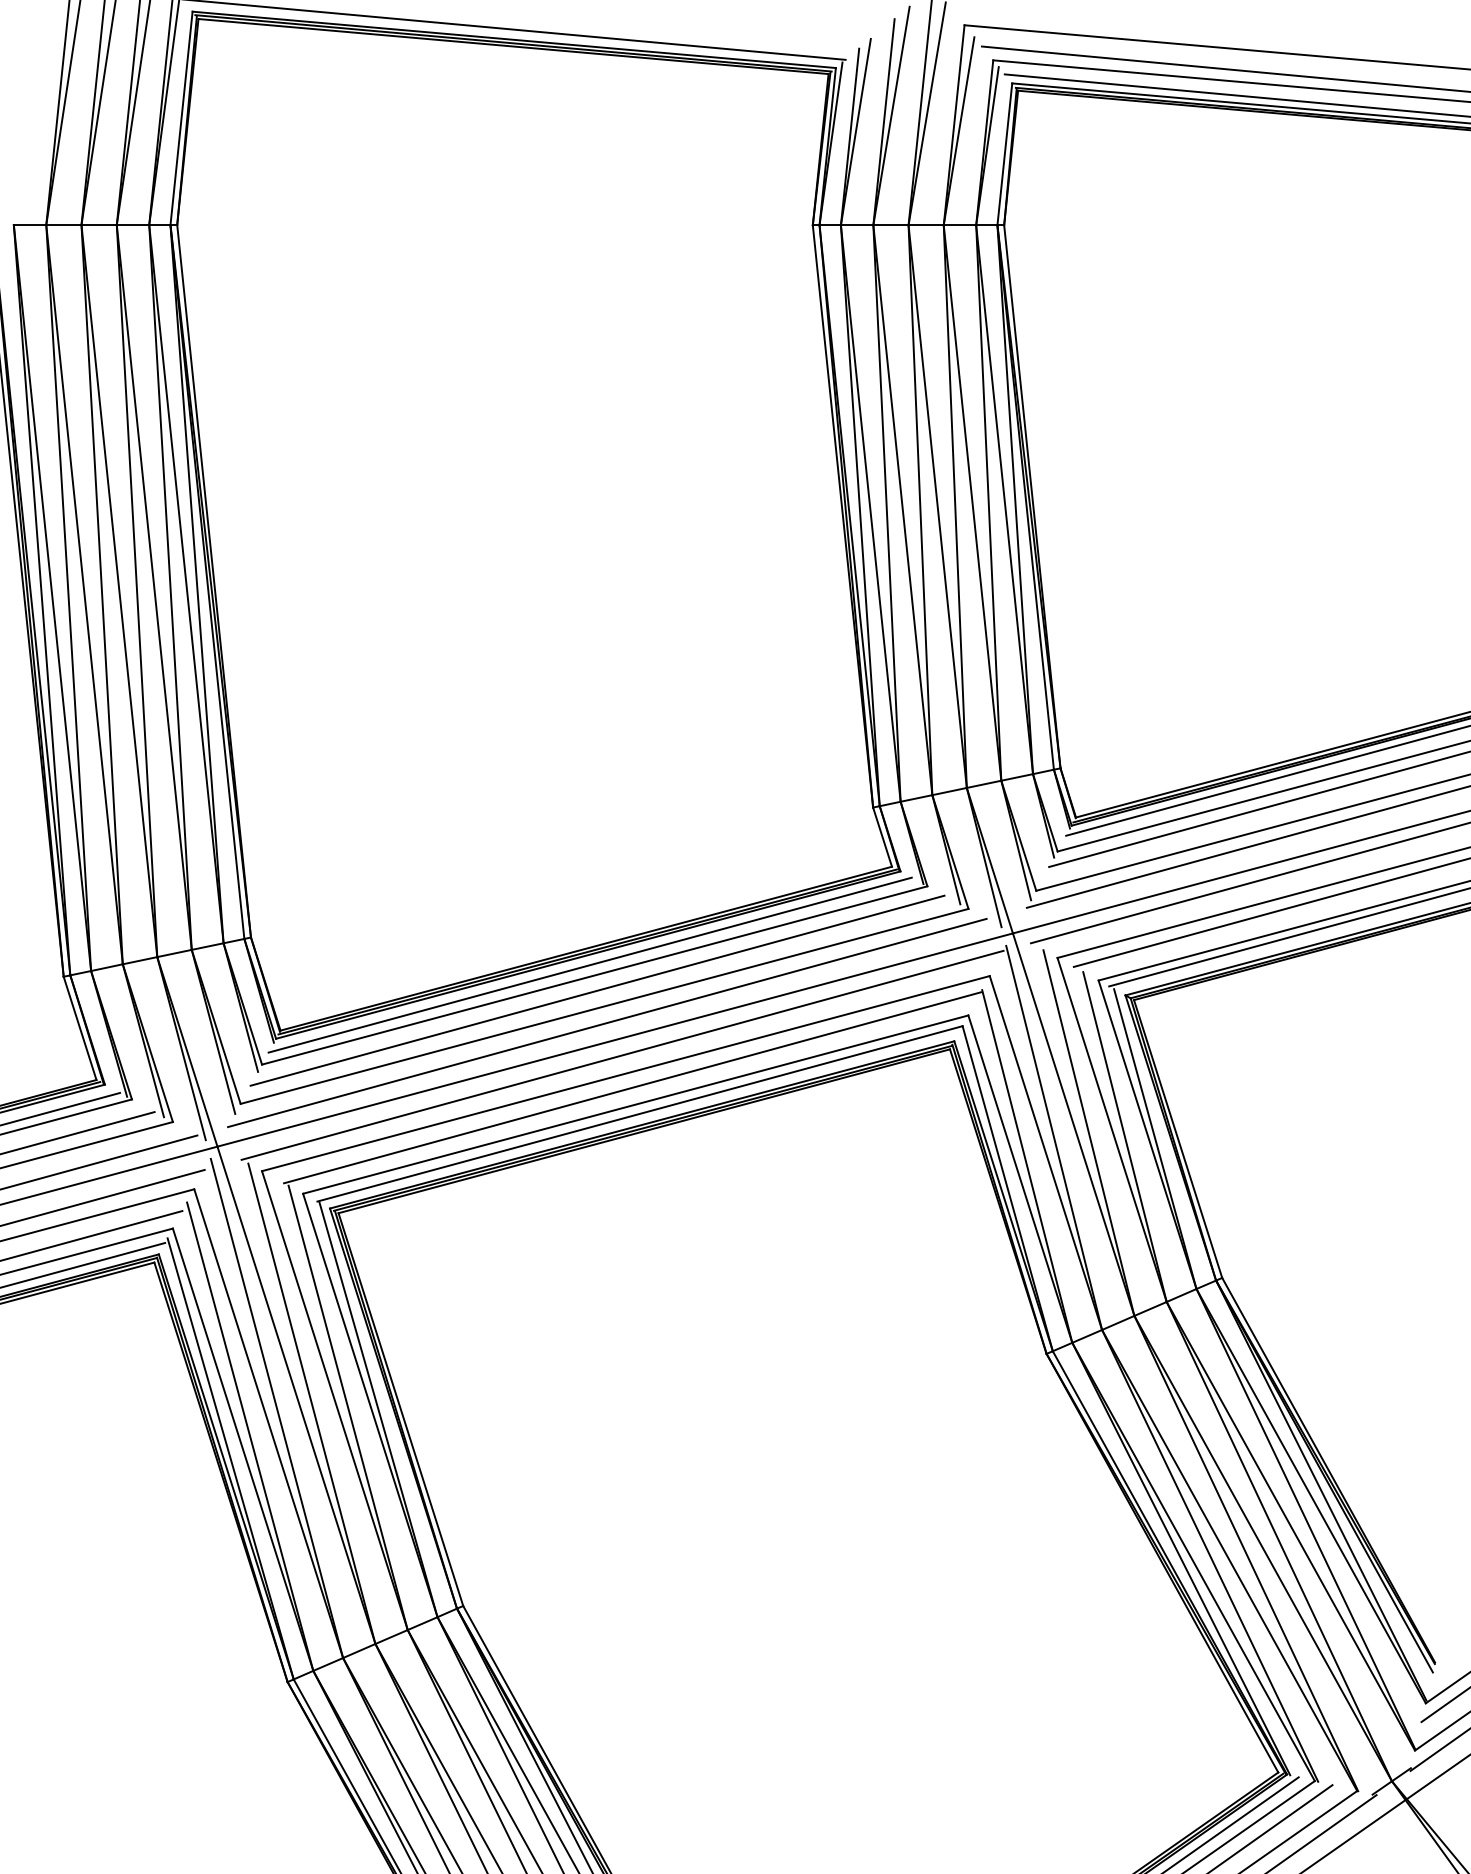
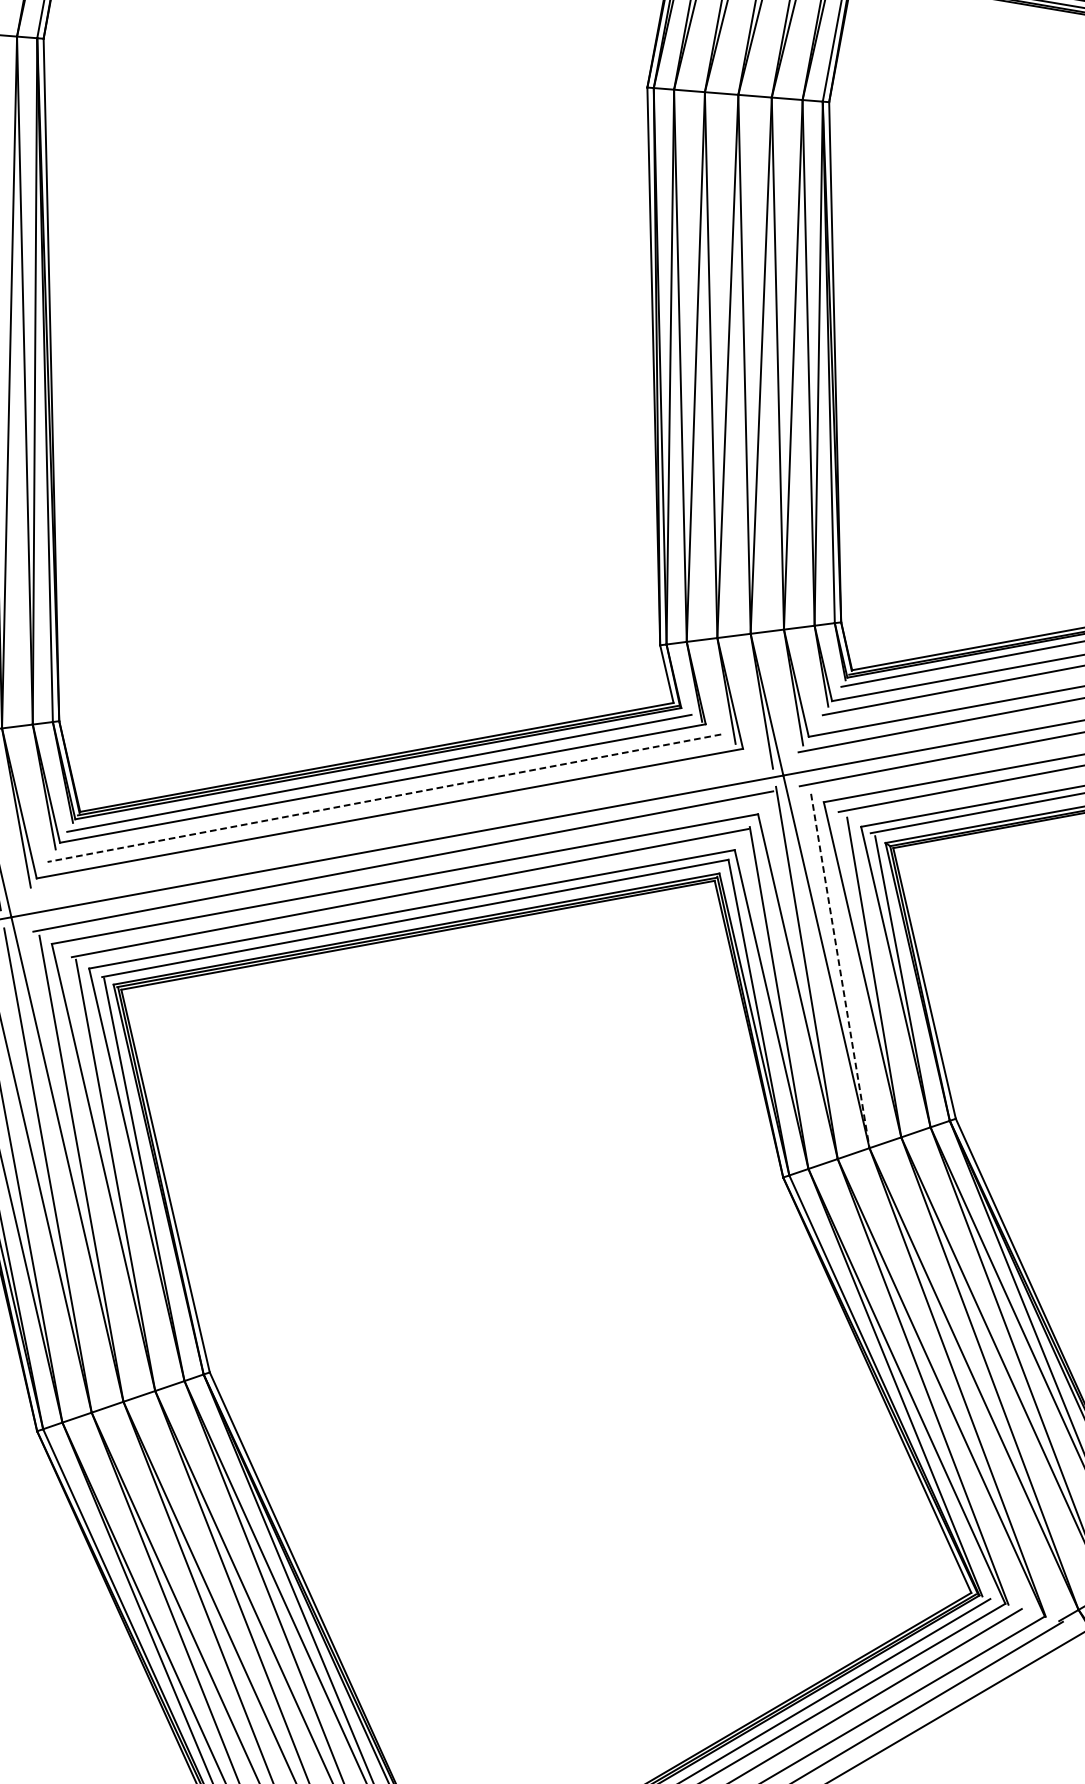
line: (597, 990) -> (384, 798), solid -> dashed
line: (607, 1022) -> (391, 829), removed
line: (1089, 1133) -> (840, 971), solid -> dashed

